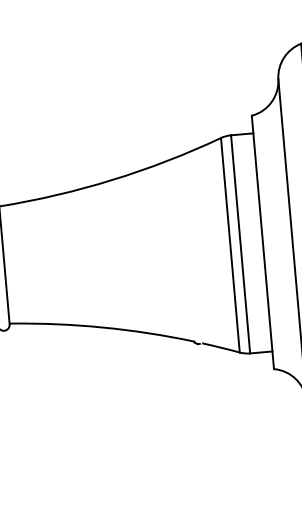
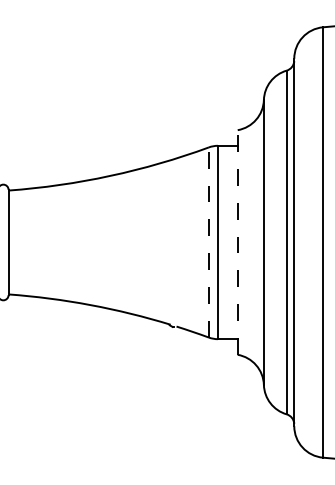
line: (262, 241) -> (237, 241), solid -> dashed
line: (229, 245) -> (208, 242), solid -> dashed

